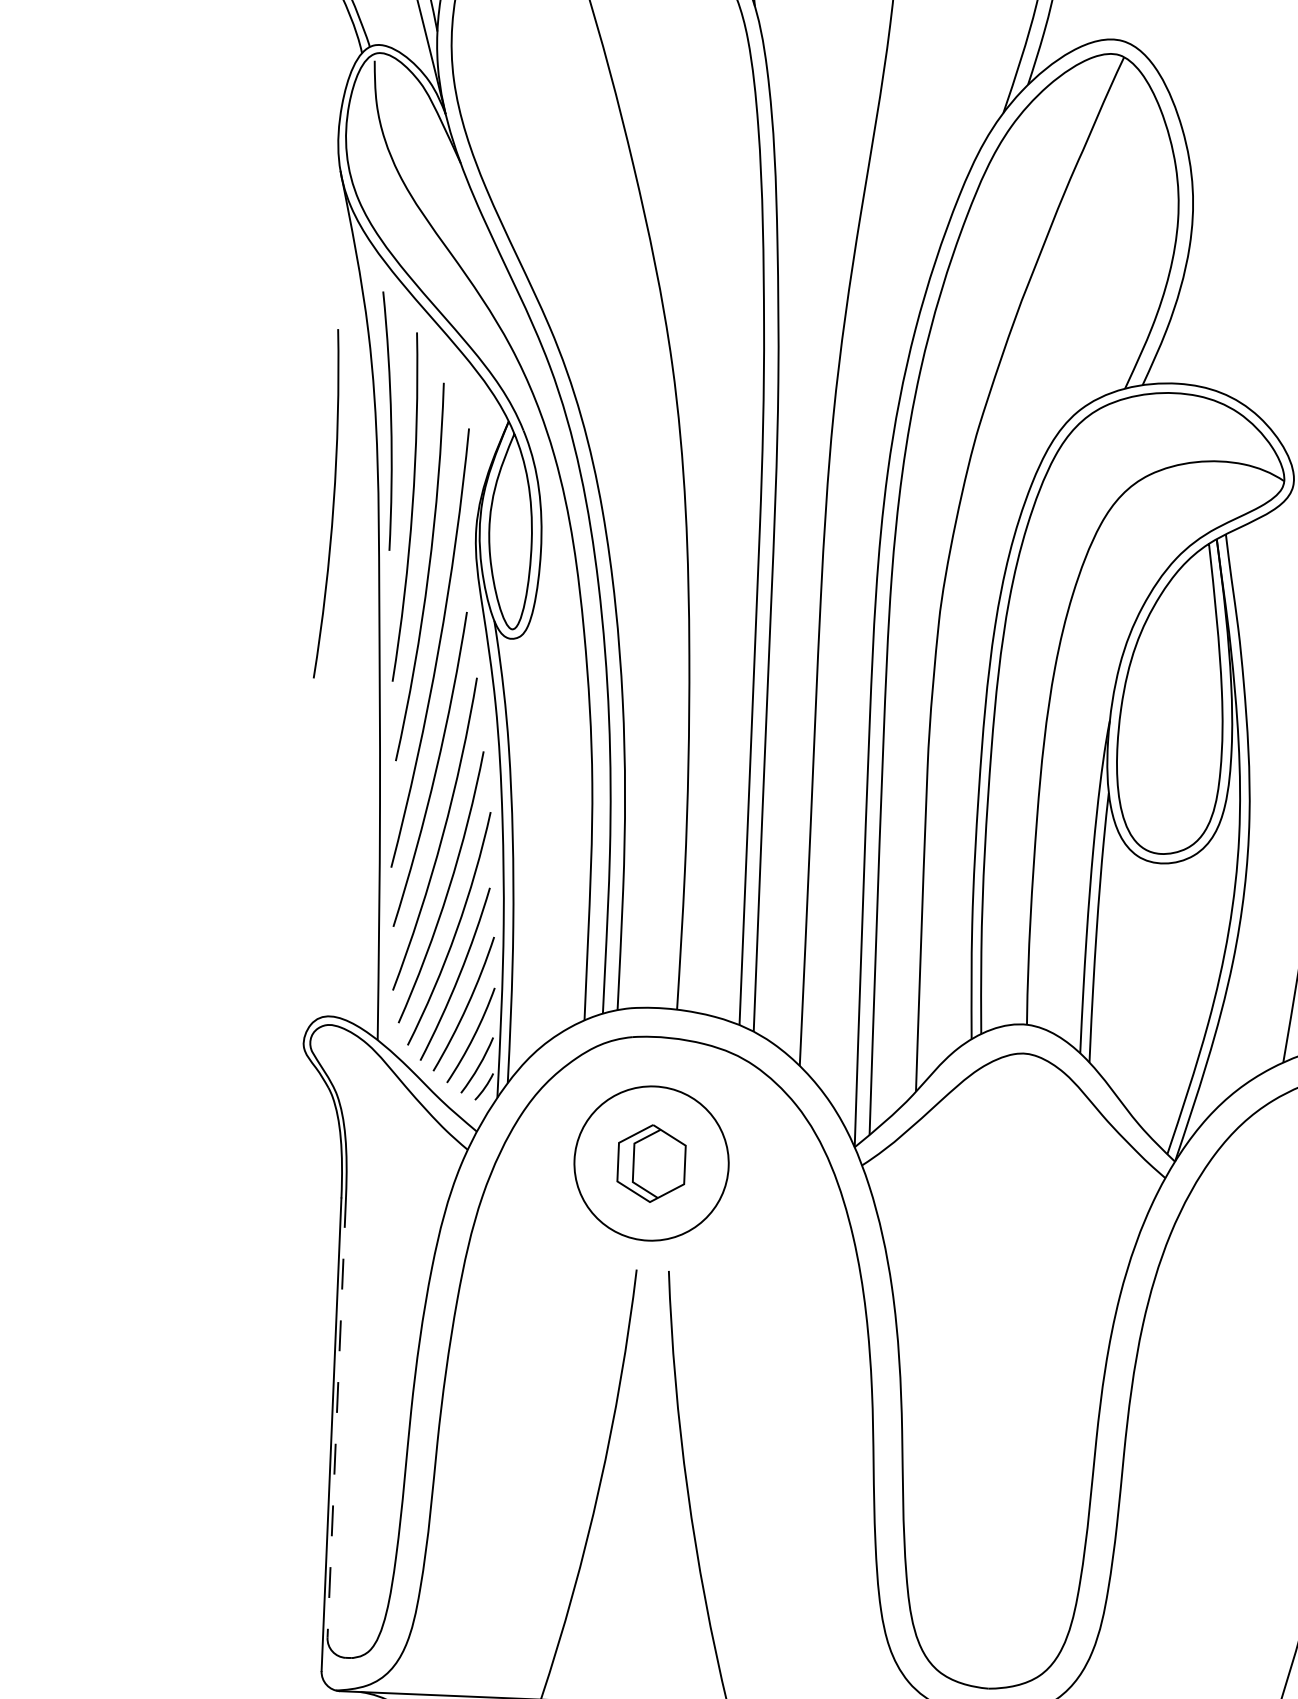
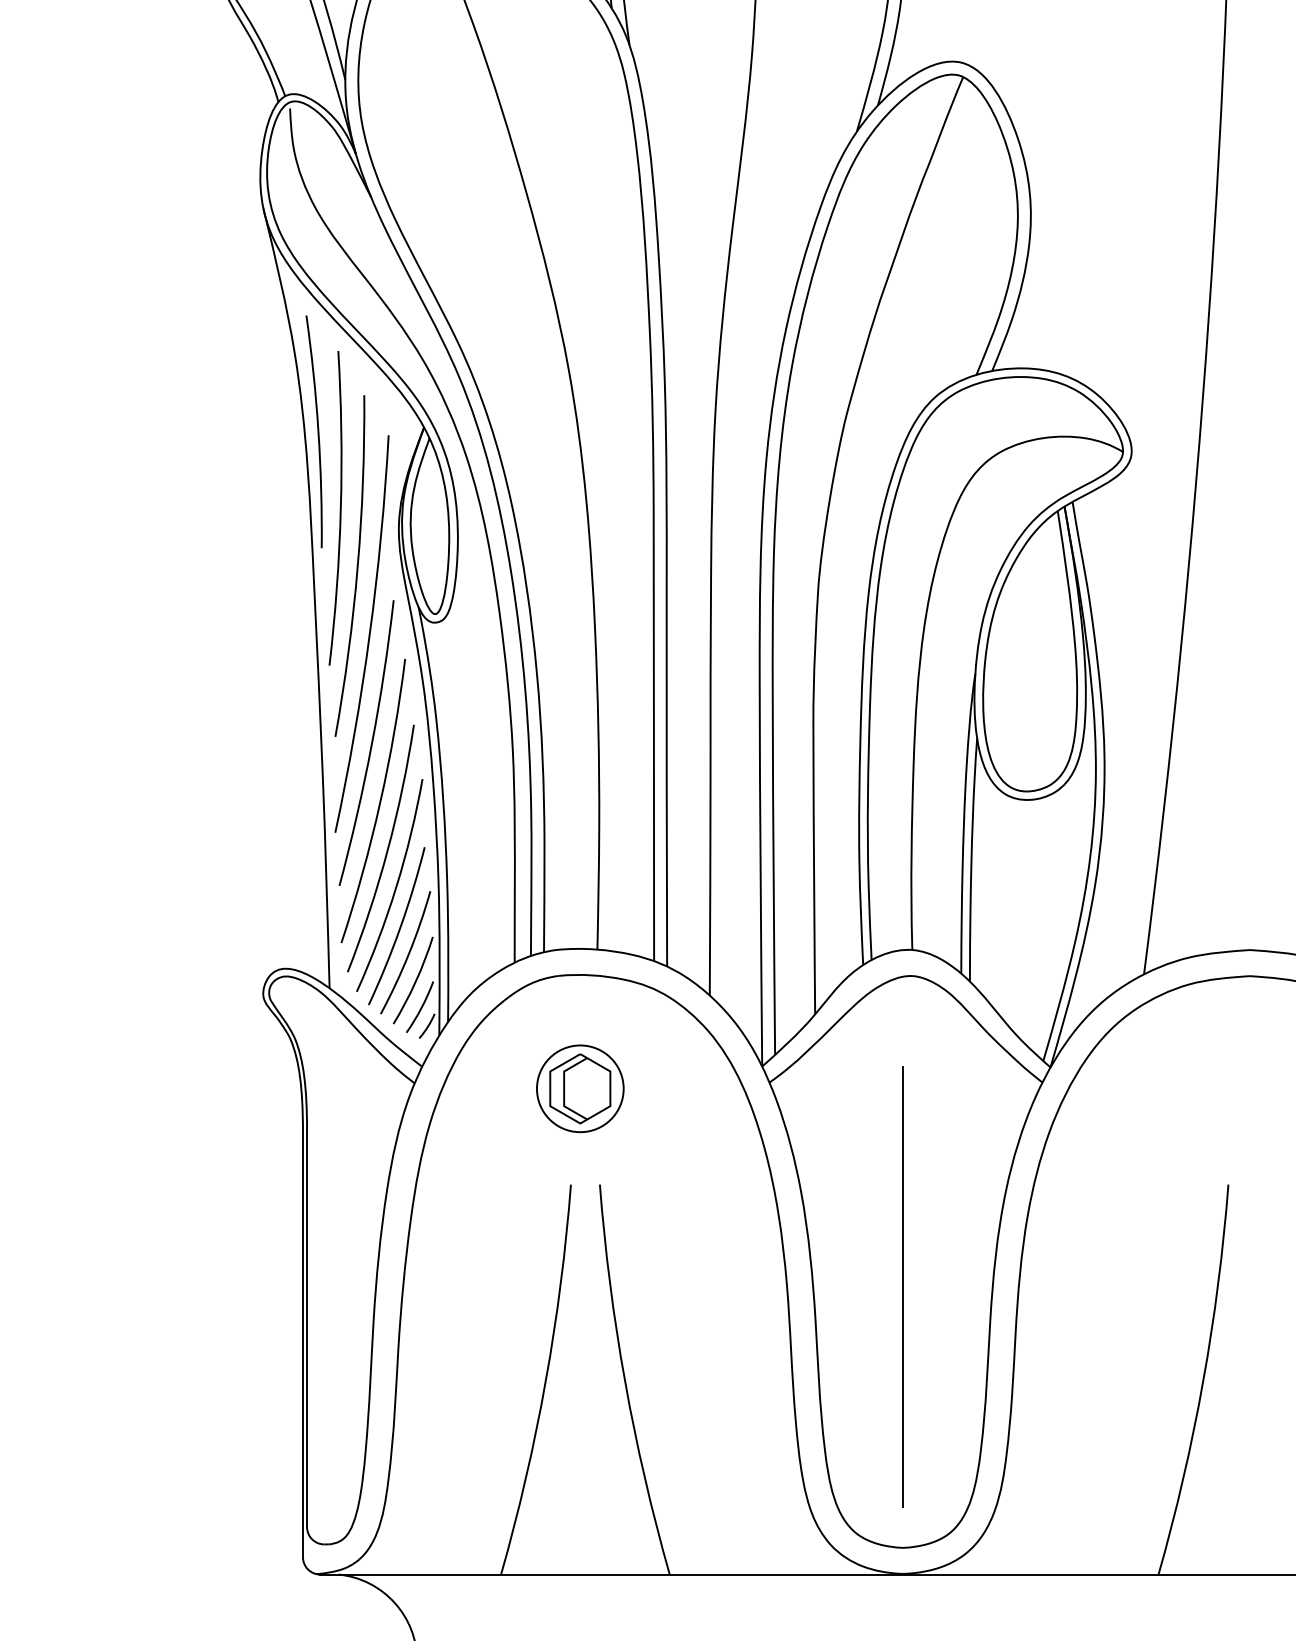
arc: (332, 504) -> (268, 508), removed
circle: (650, 1163) -> (579, 1088), size x0.62
line: (1000, 1398) -> (902, 1286), added
line: (337, 1418) -> (307, 1329), dashed -> solid

